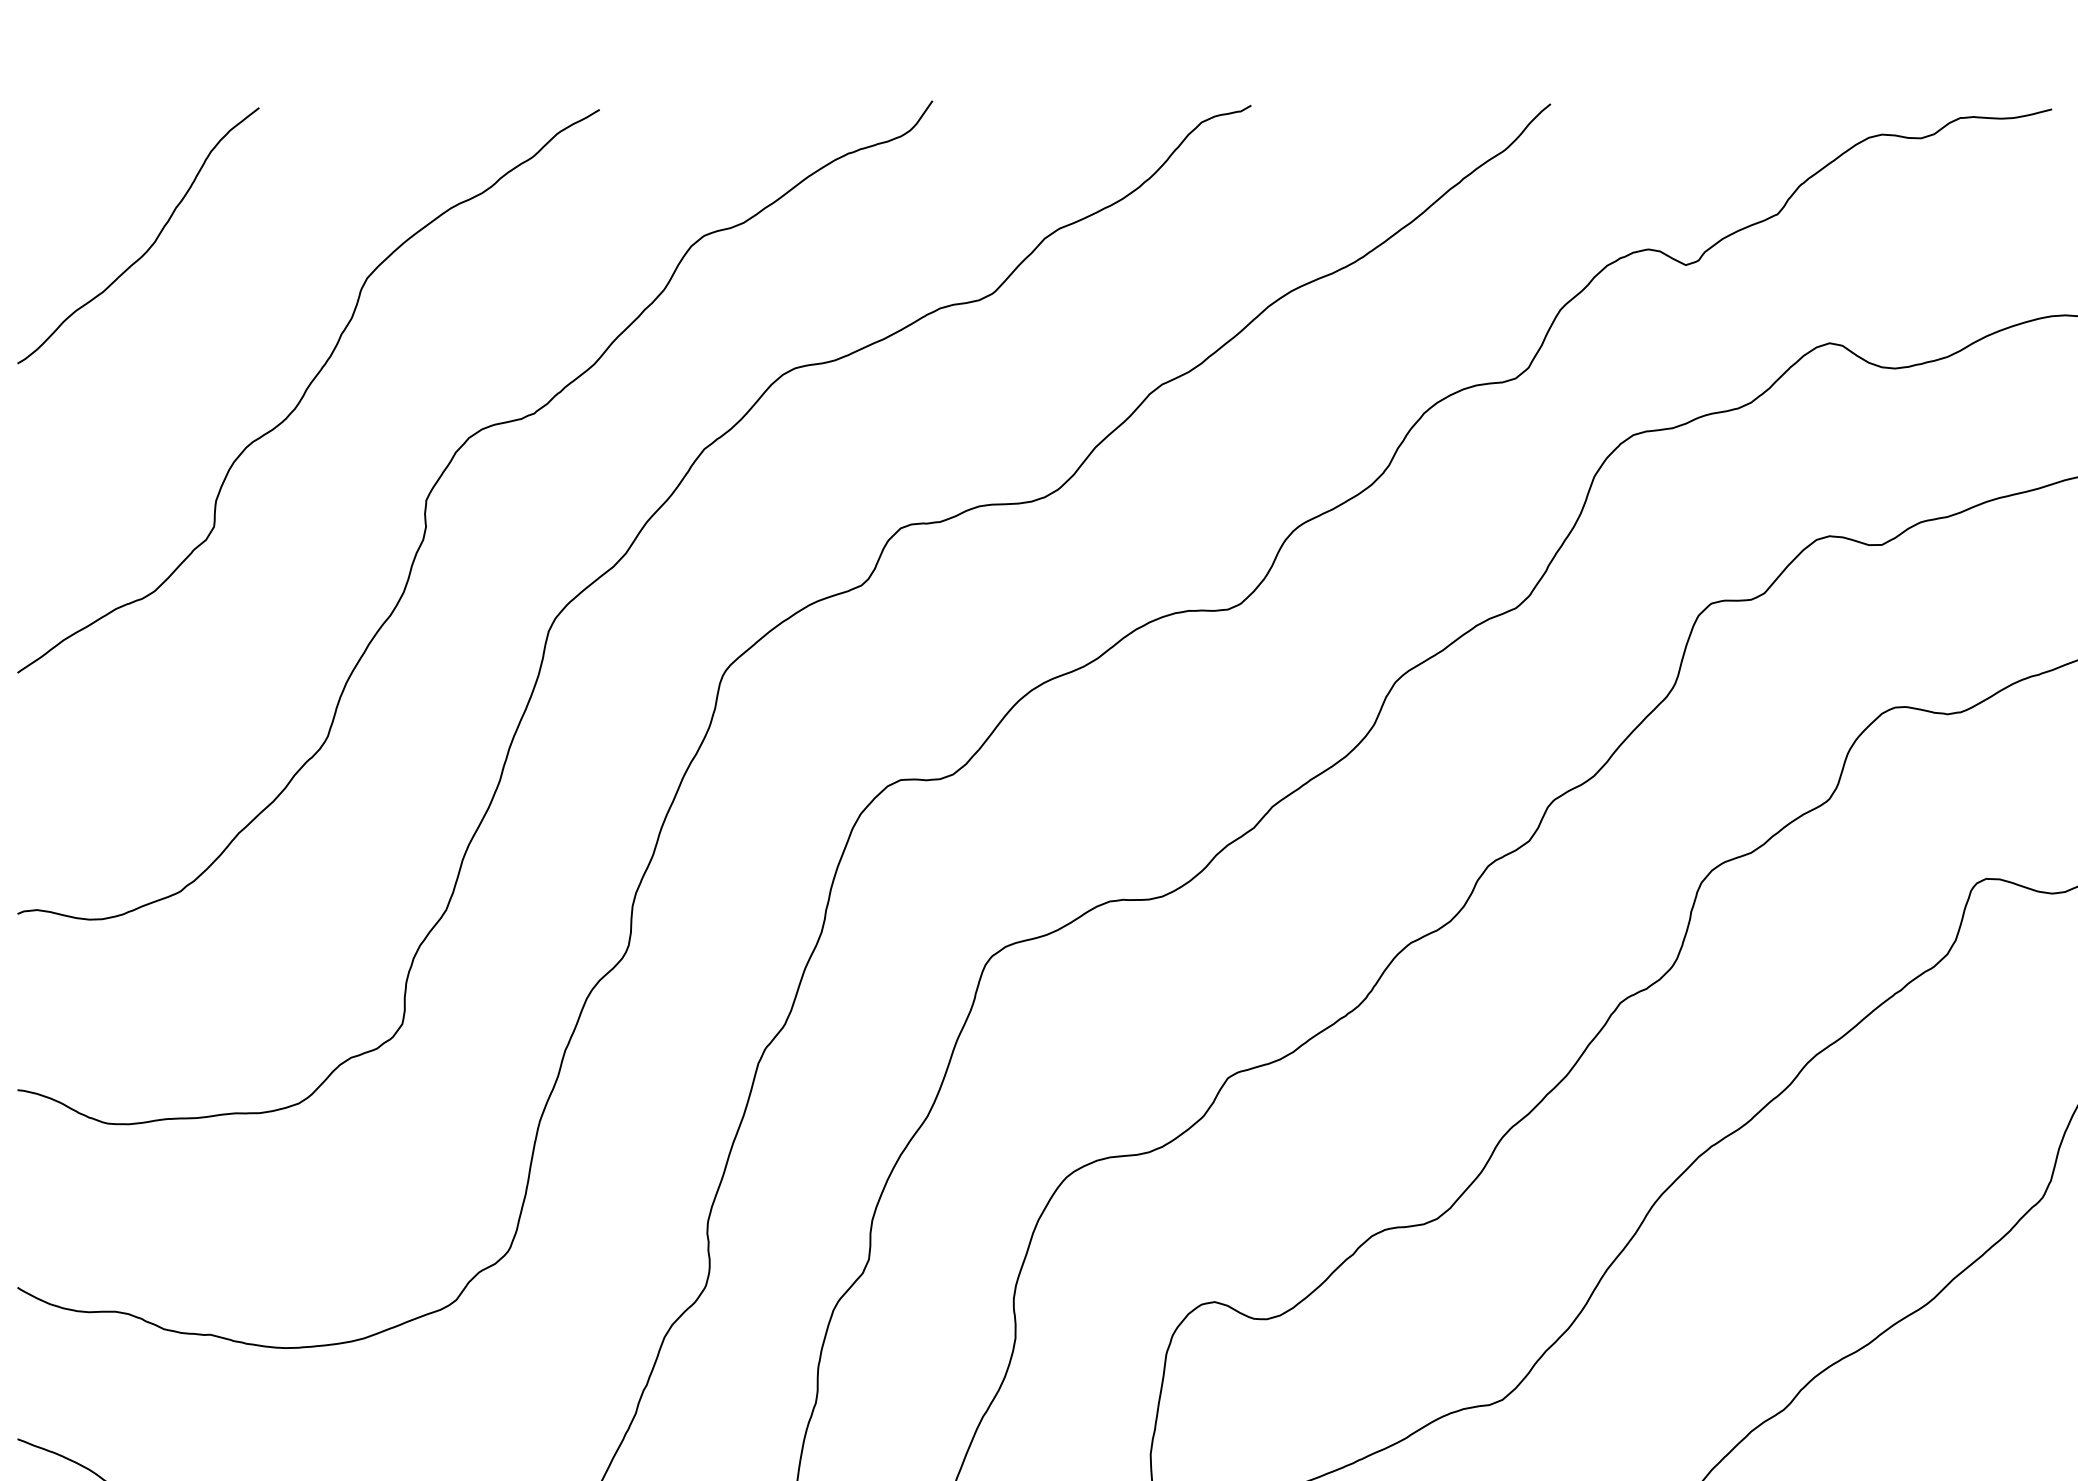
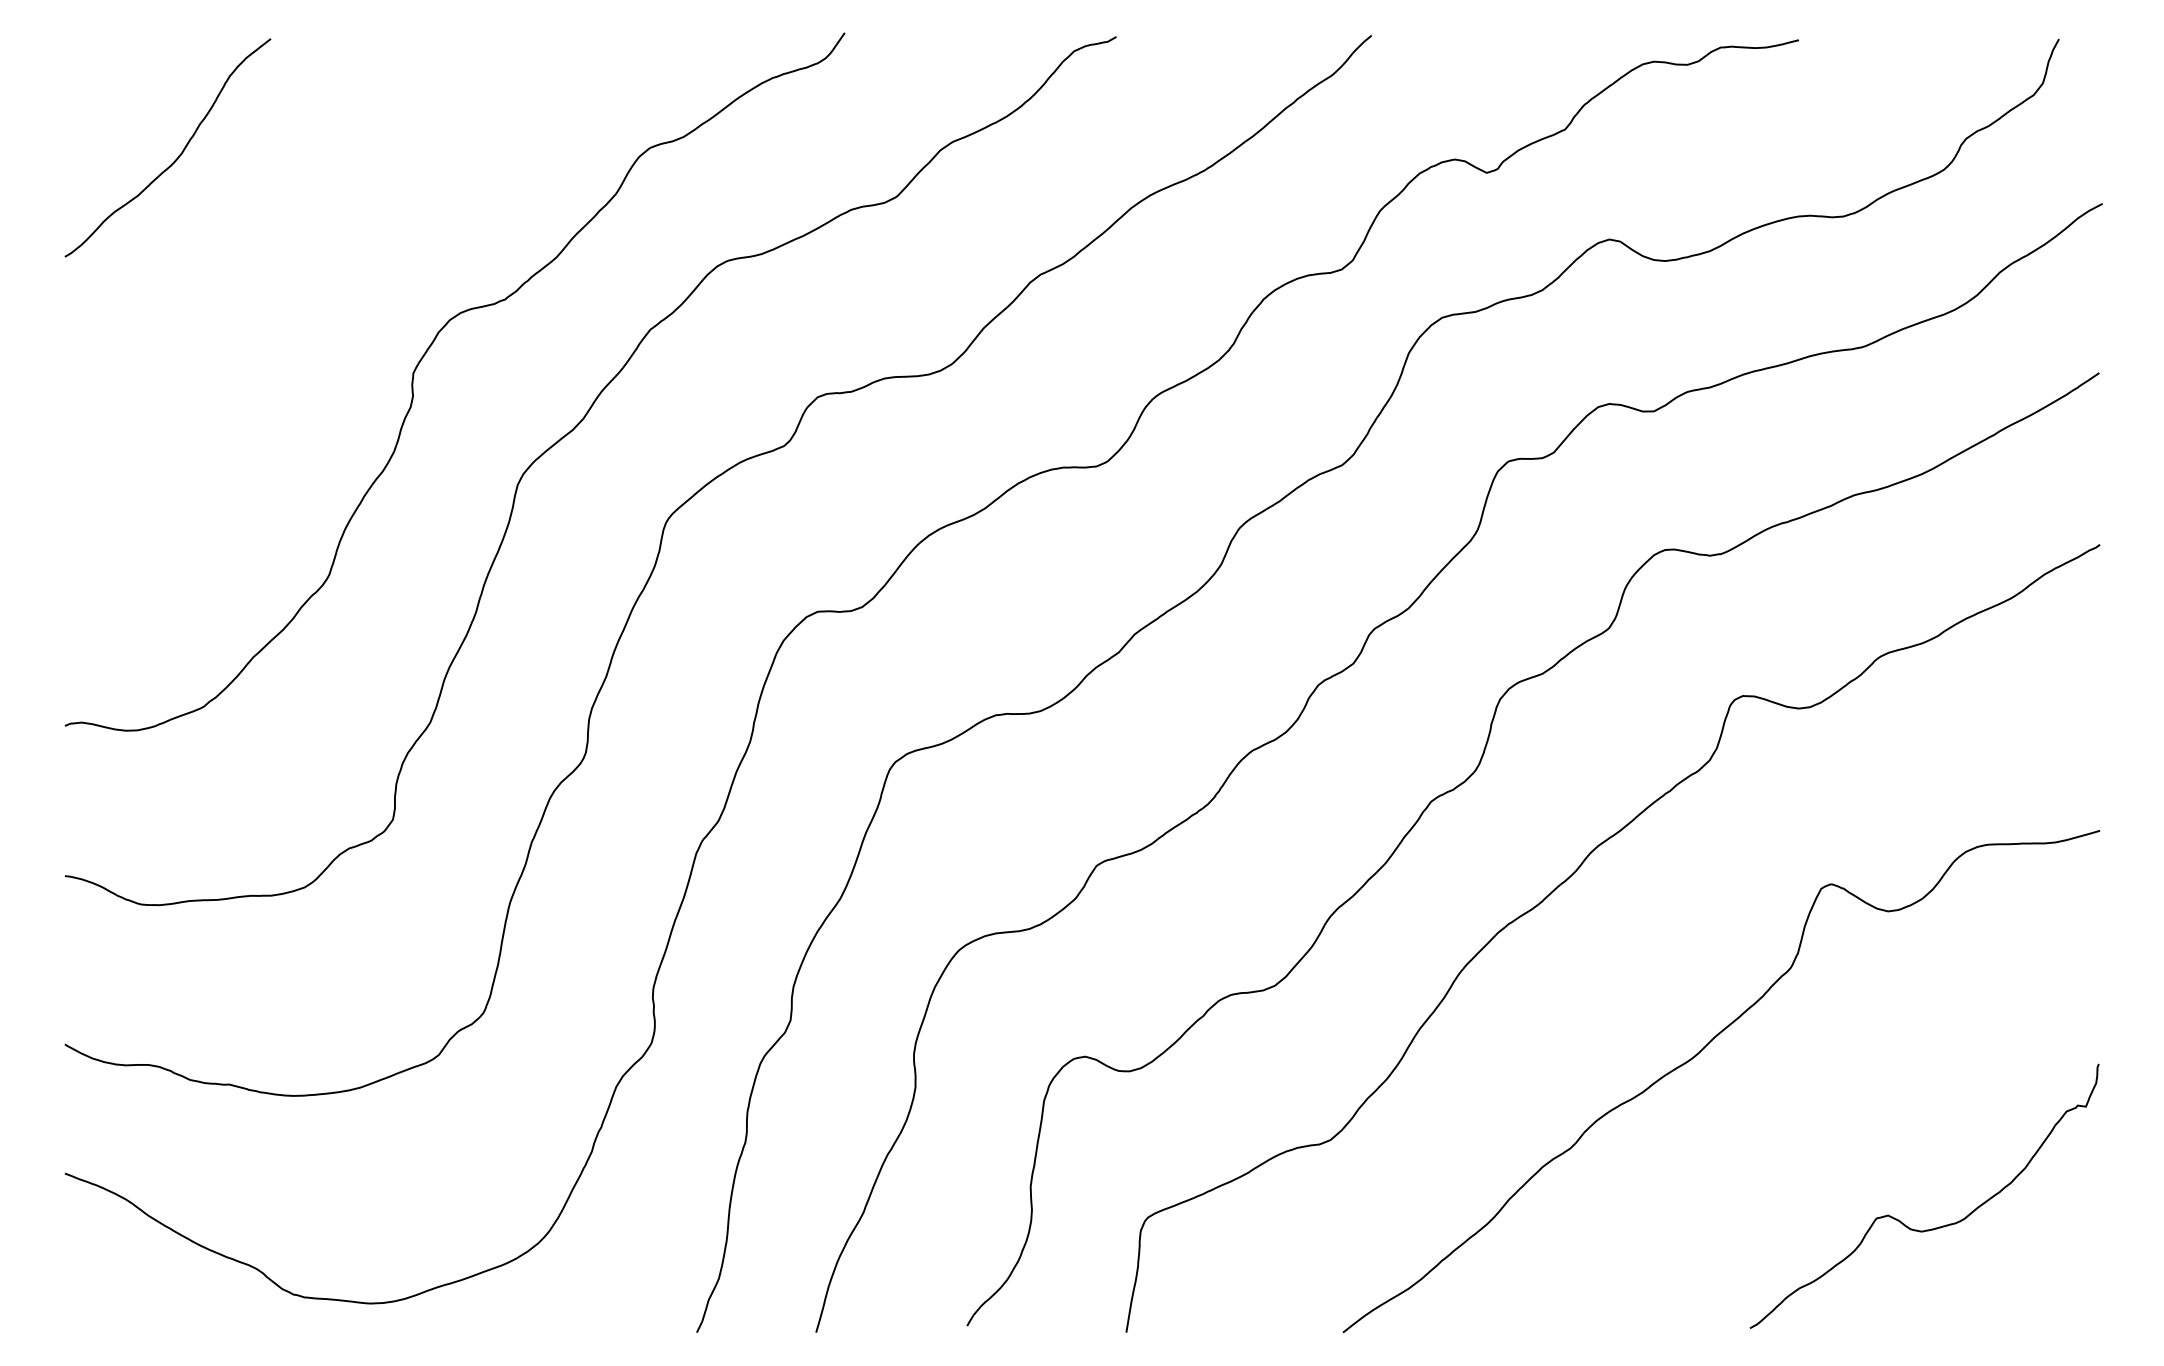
curve: (308, 390) -> (312, 279), removed

